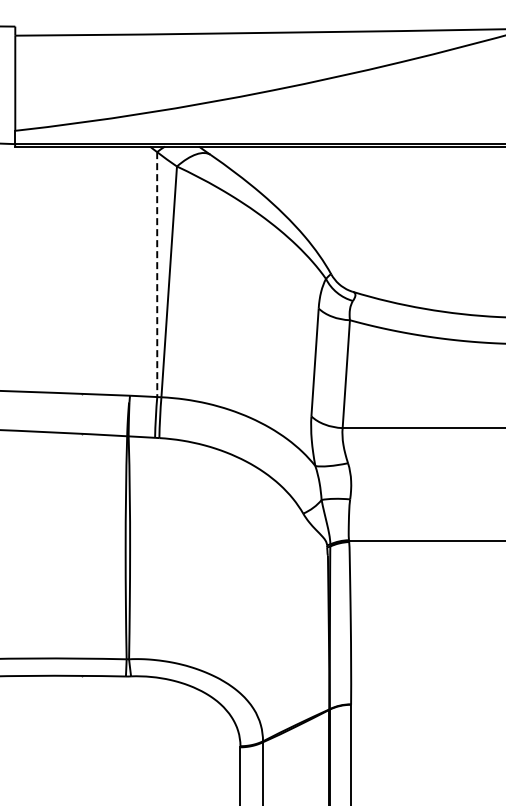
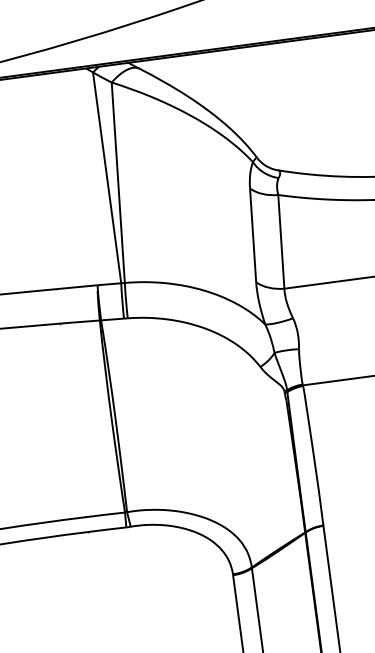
line: (157, 275) -> (107, 178), dashed -> solid

